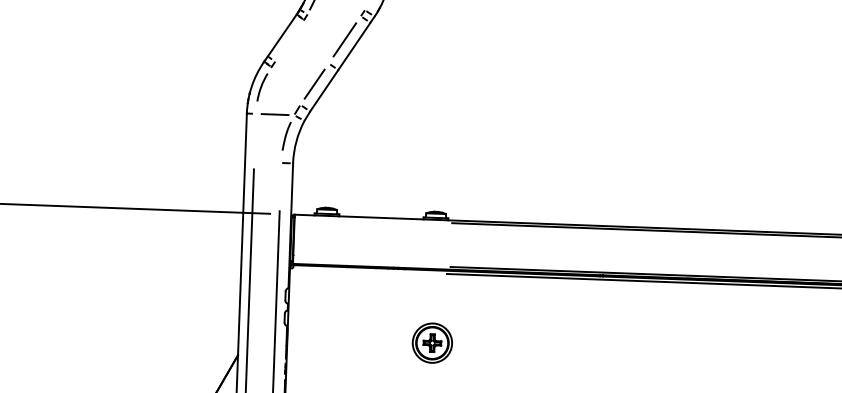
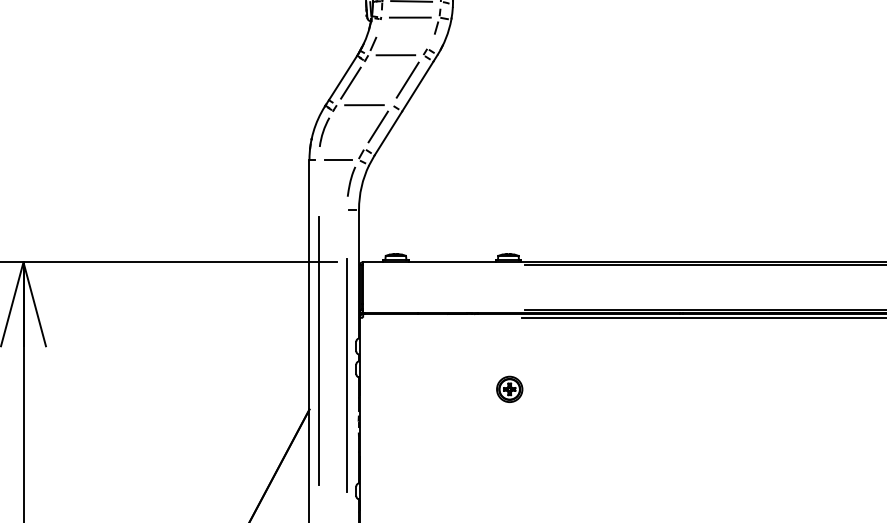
line: (333, 15) -> (395, 55), added
line: (289, 40) -> (350, 82), added
line: (302, 62) -> (364, 105), added
part: (432, 342) -> (509, 388), size x0.62

